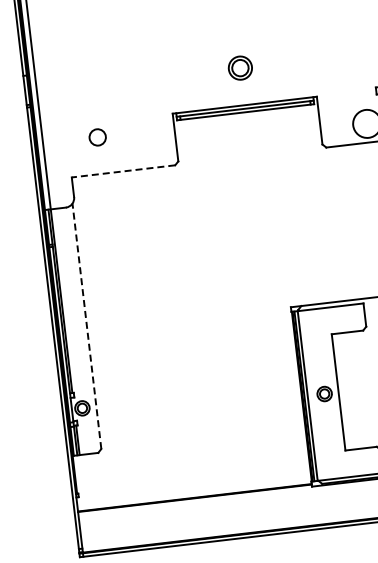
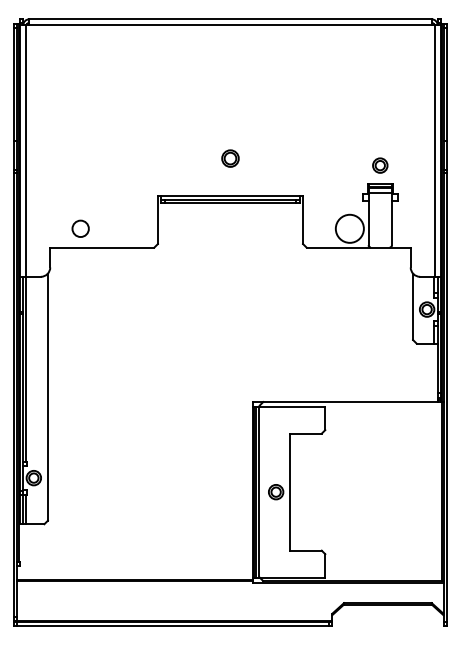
part: (240, 67) -> (230, 158), size x0.71
circle: (97, 137) -> (80, 228), moved
line: (122, 171) -> (101, 247), dashed -> solid
line: (86, 326) -> (47, 397), dashed -> solid

